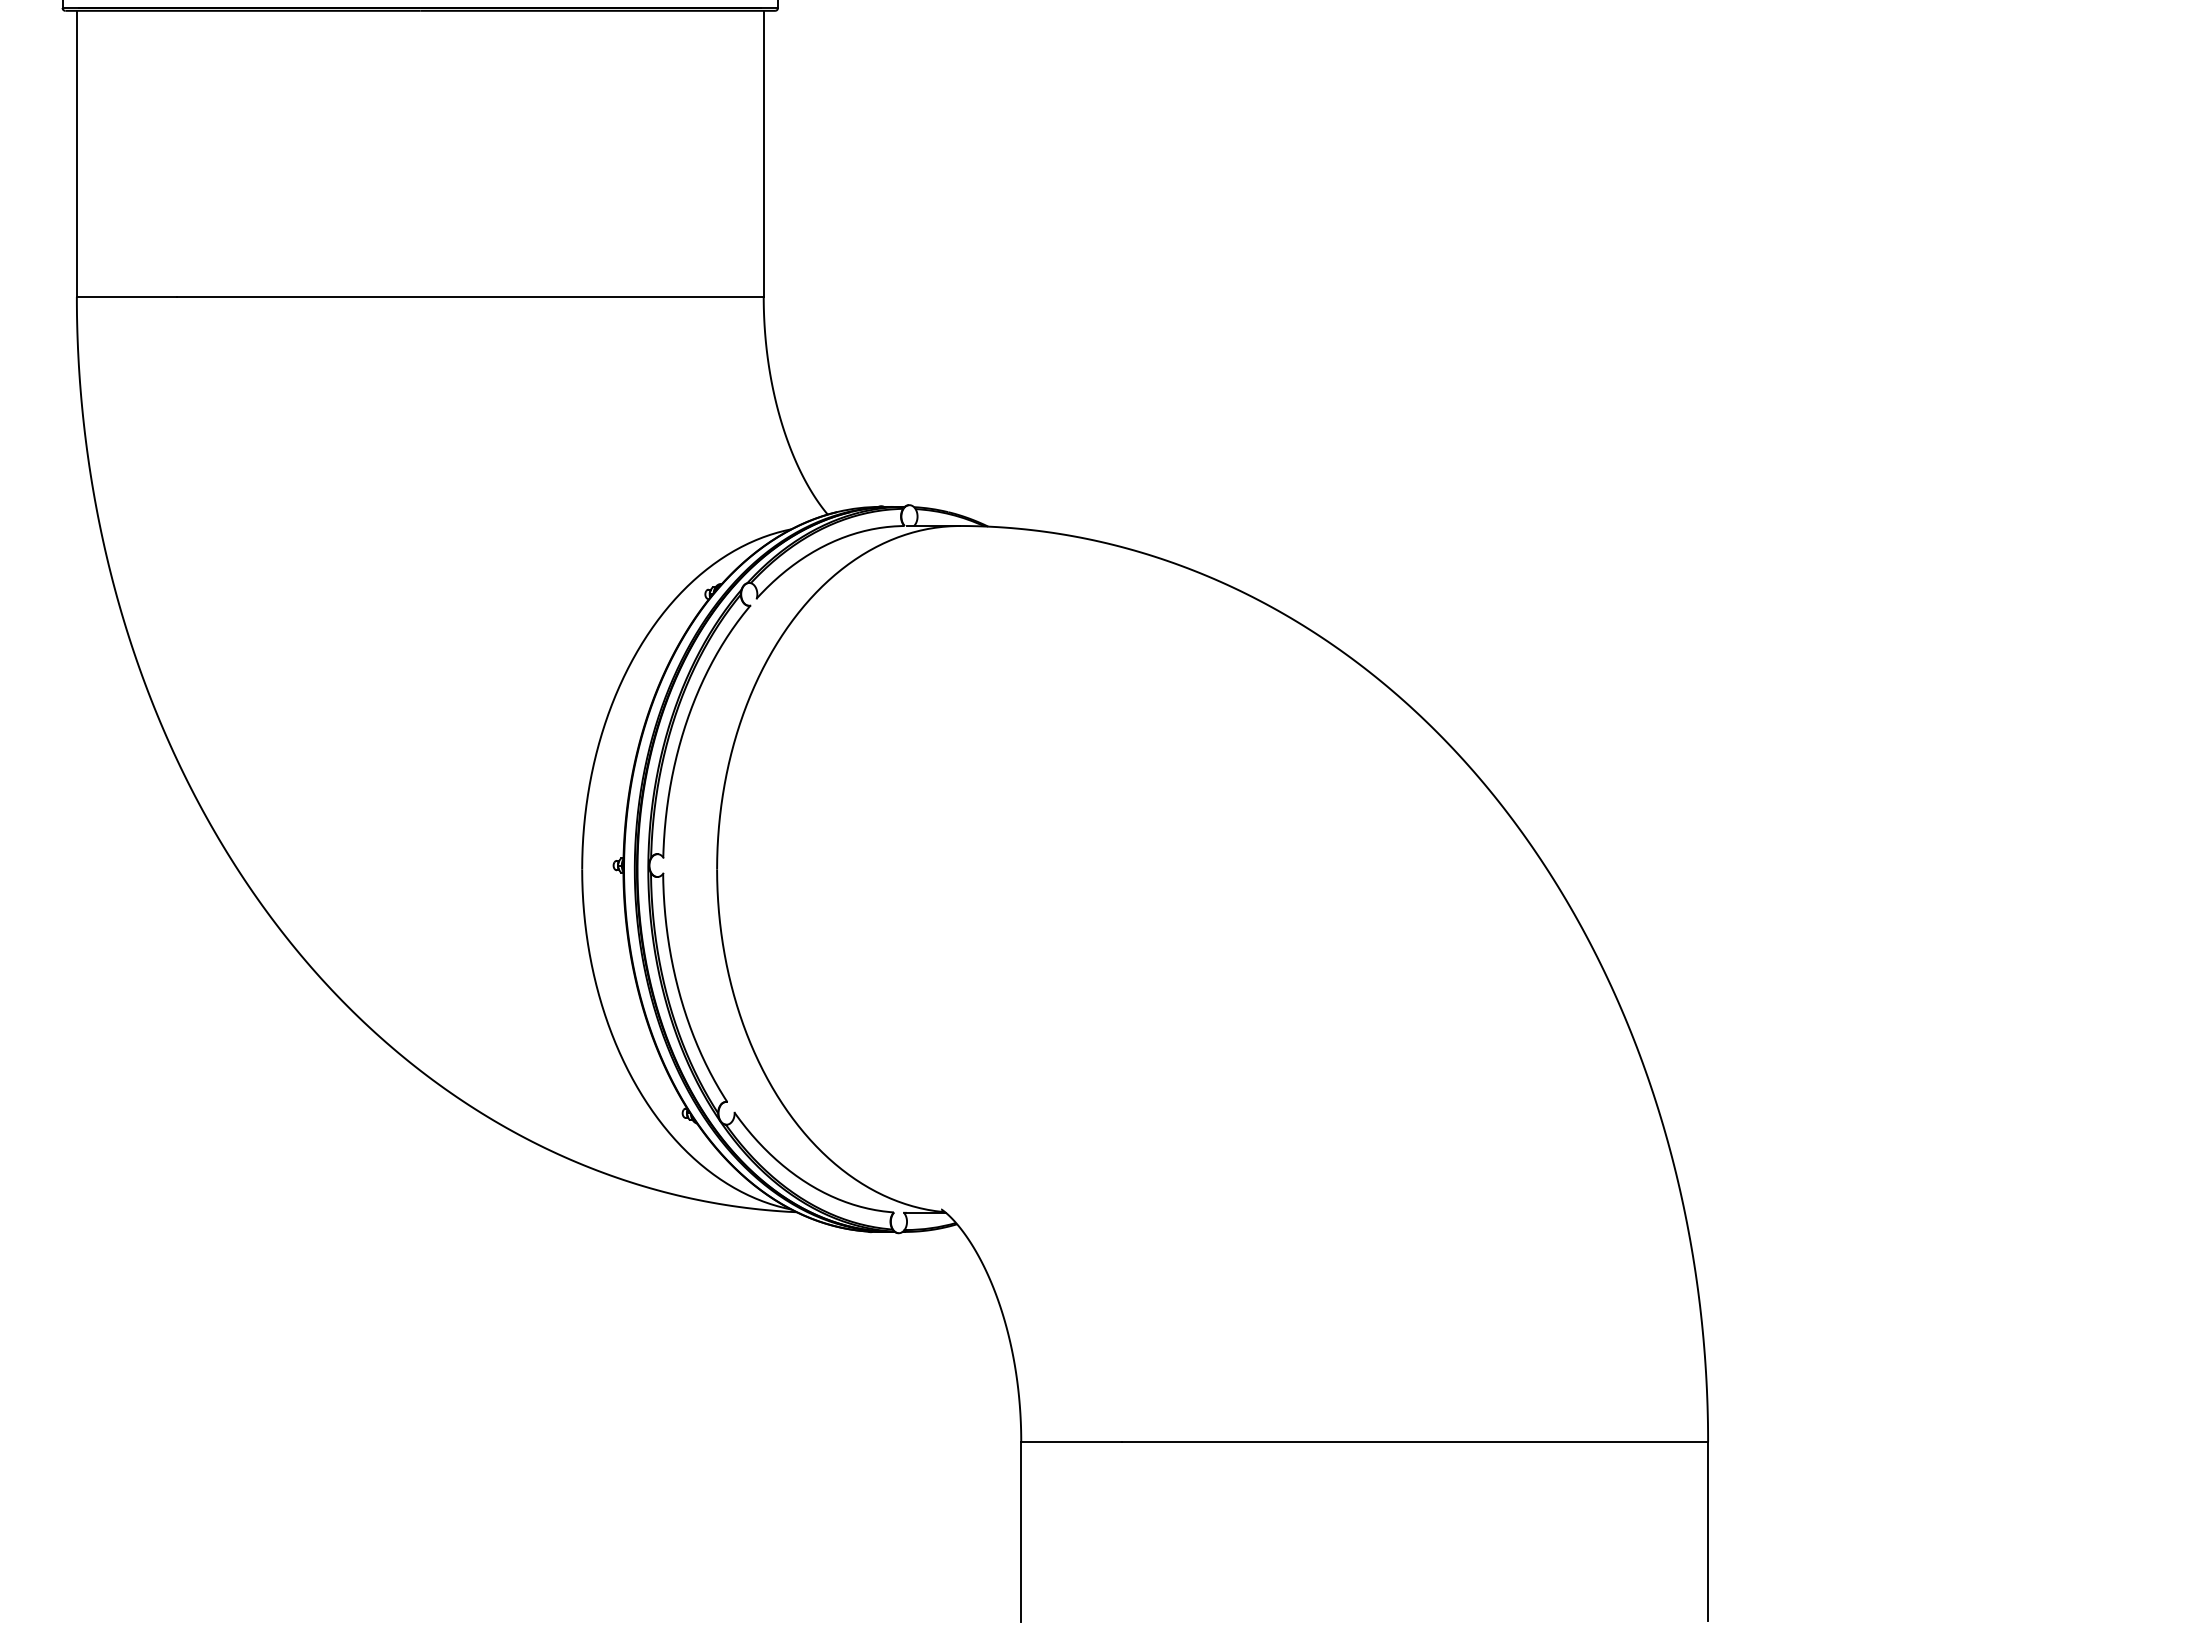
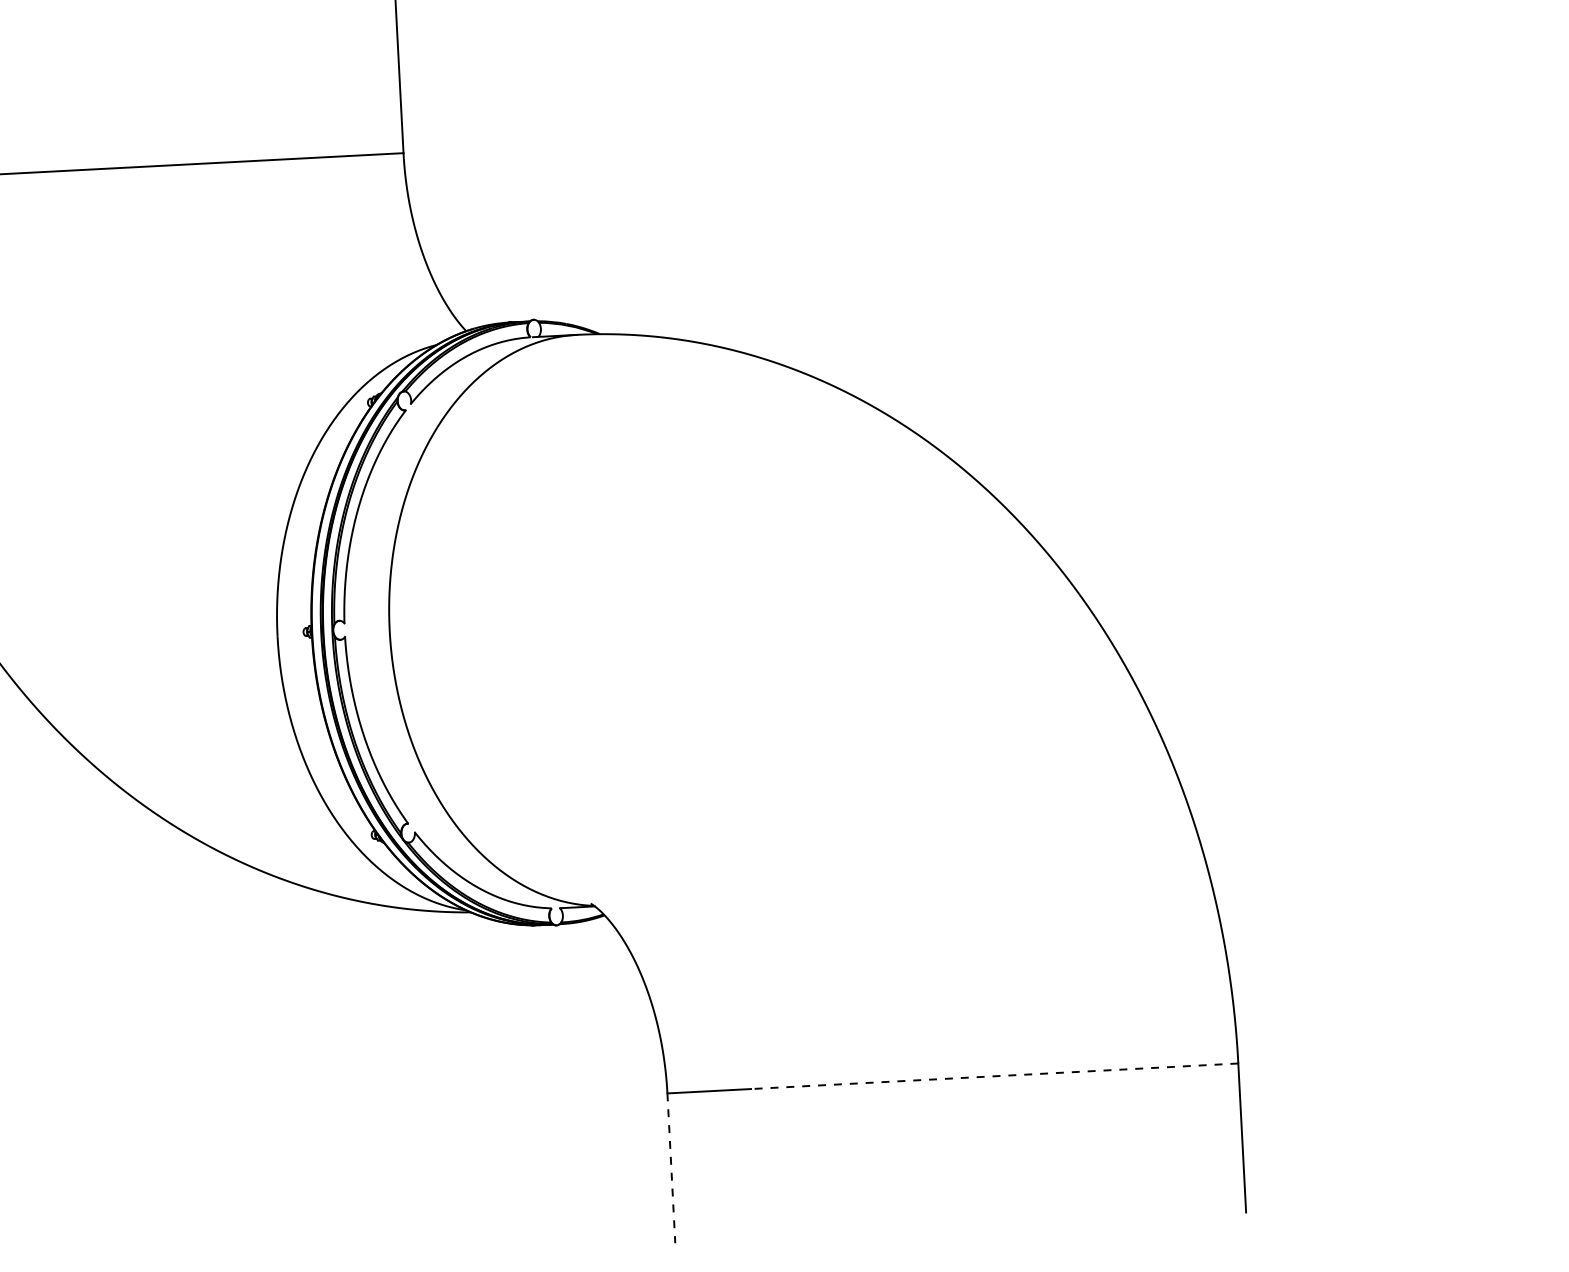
line: (1414, 1441) -> (994, 1076), solid -> dashed
line: (1021, 1532) -> (671, 1168), solid -> dashed

